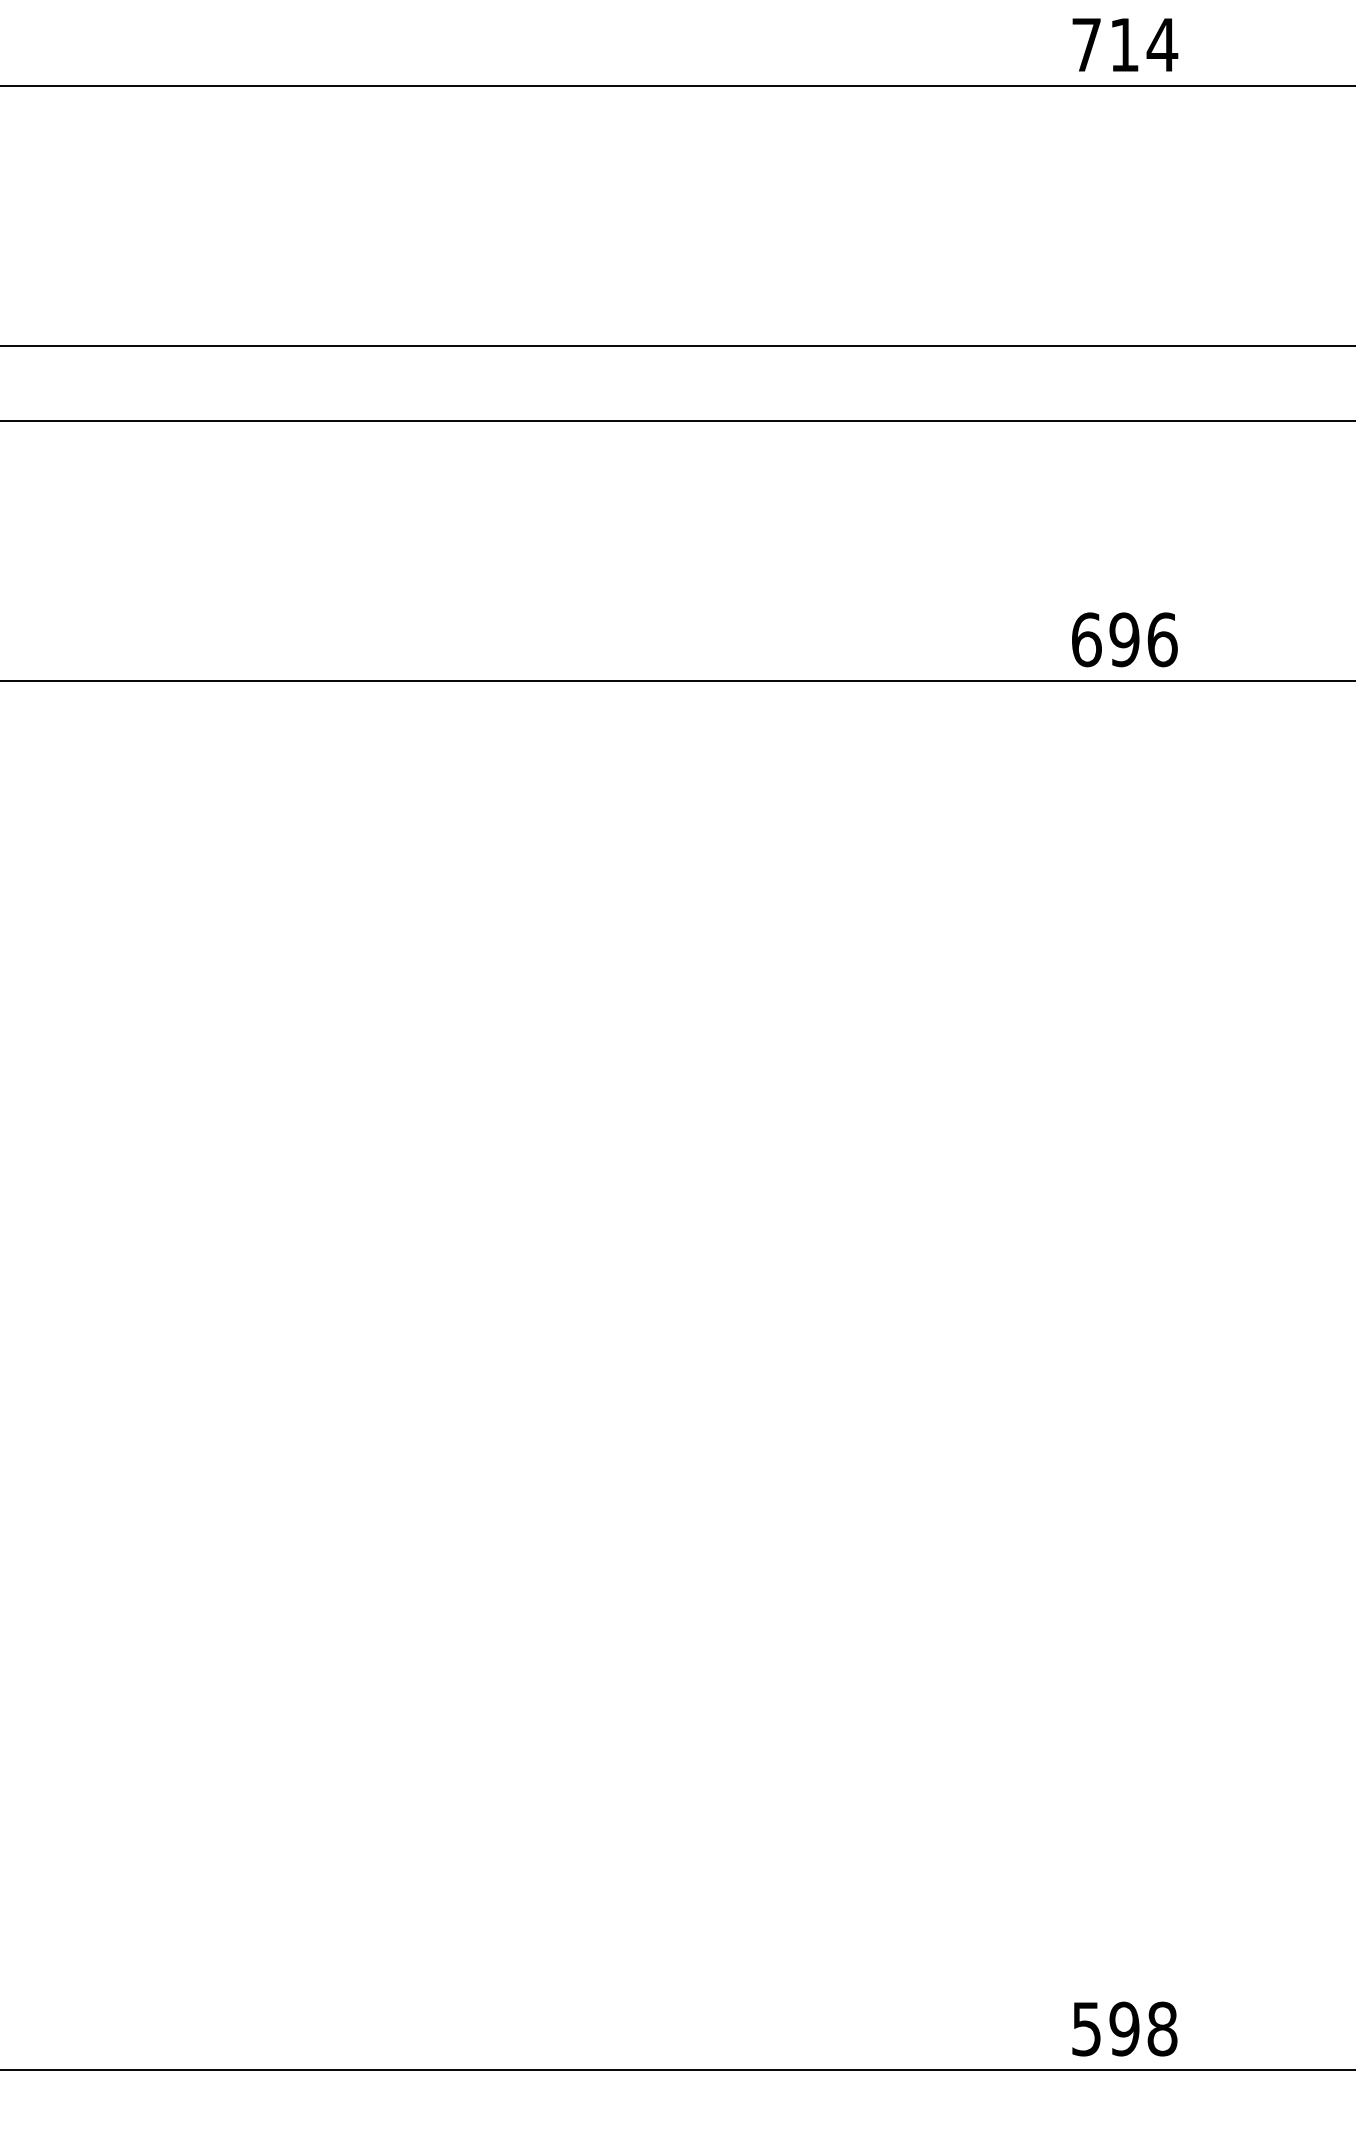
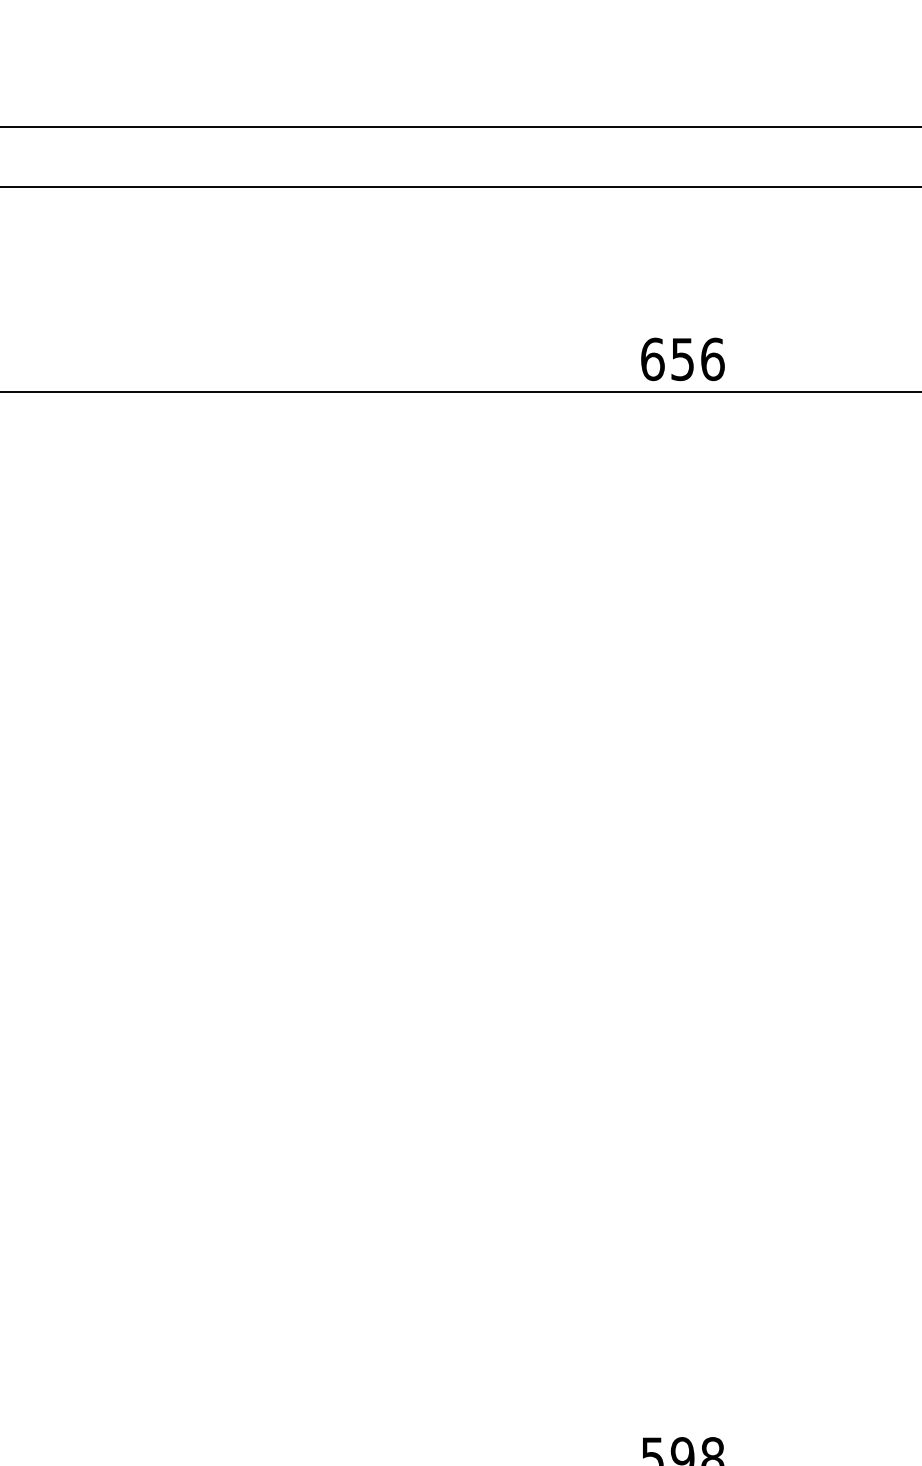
text: (1124, 639) -> (682, 359), 696 -> 656

